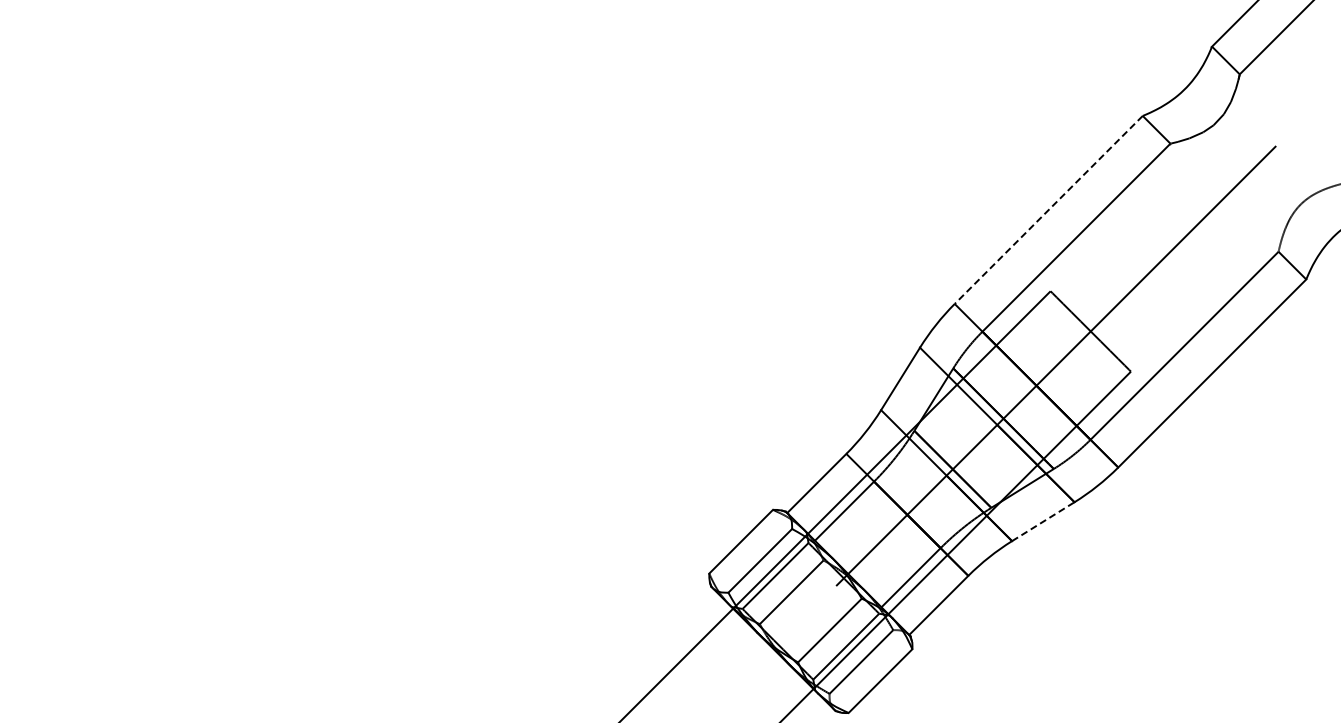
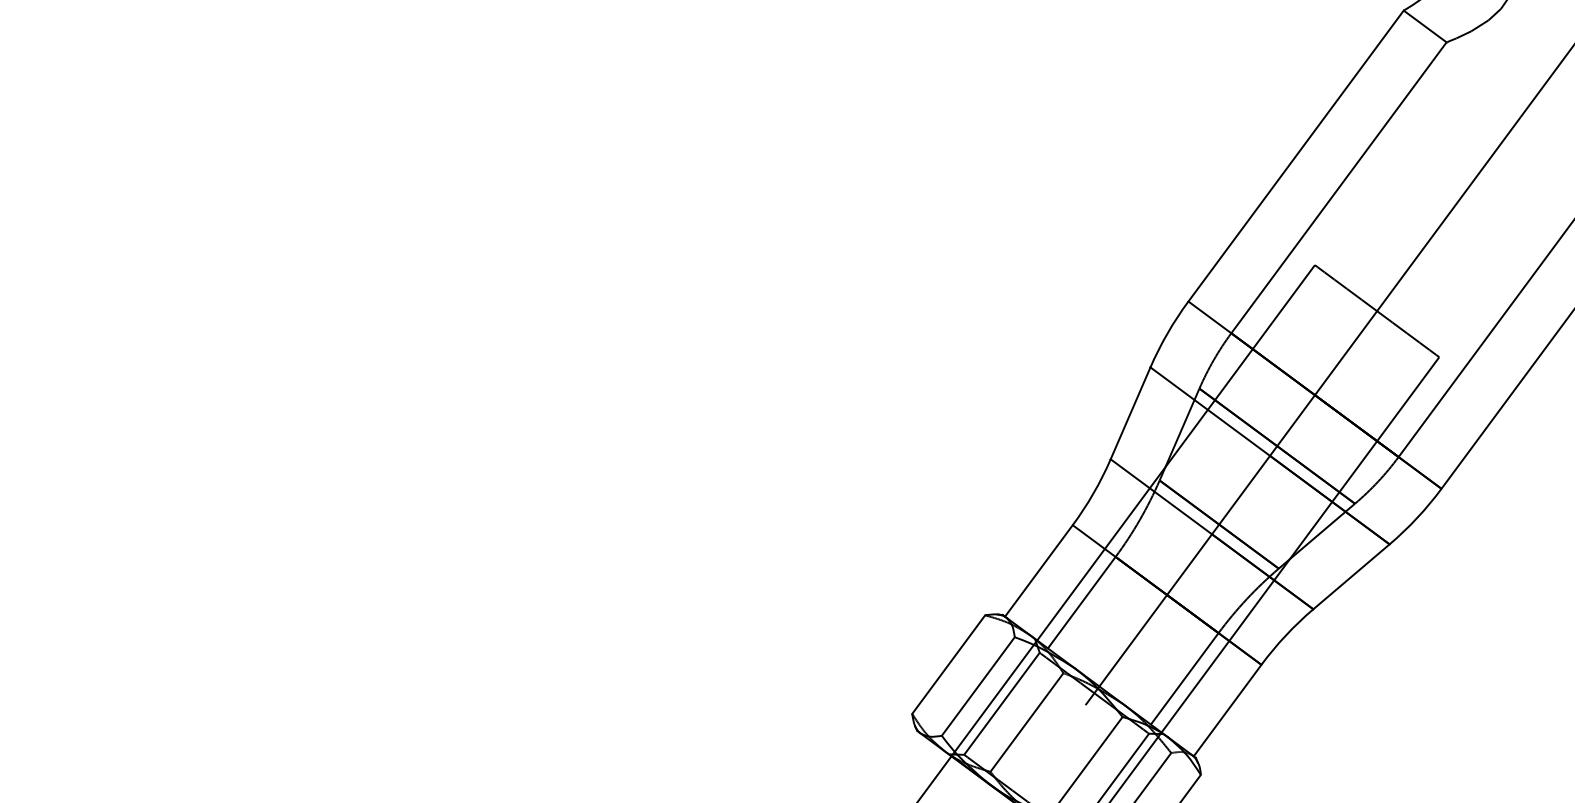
line: (1048, 209) -> (1295, 155), dashed -> solid
line: (1043, 521) -> (1351, 576), dashed -> solid

